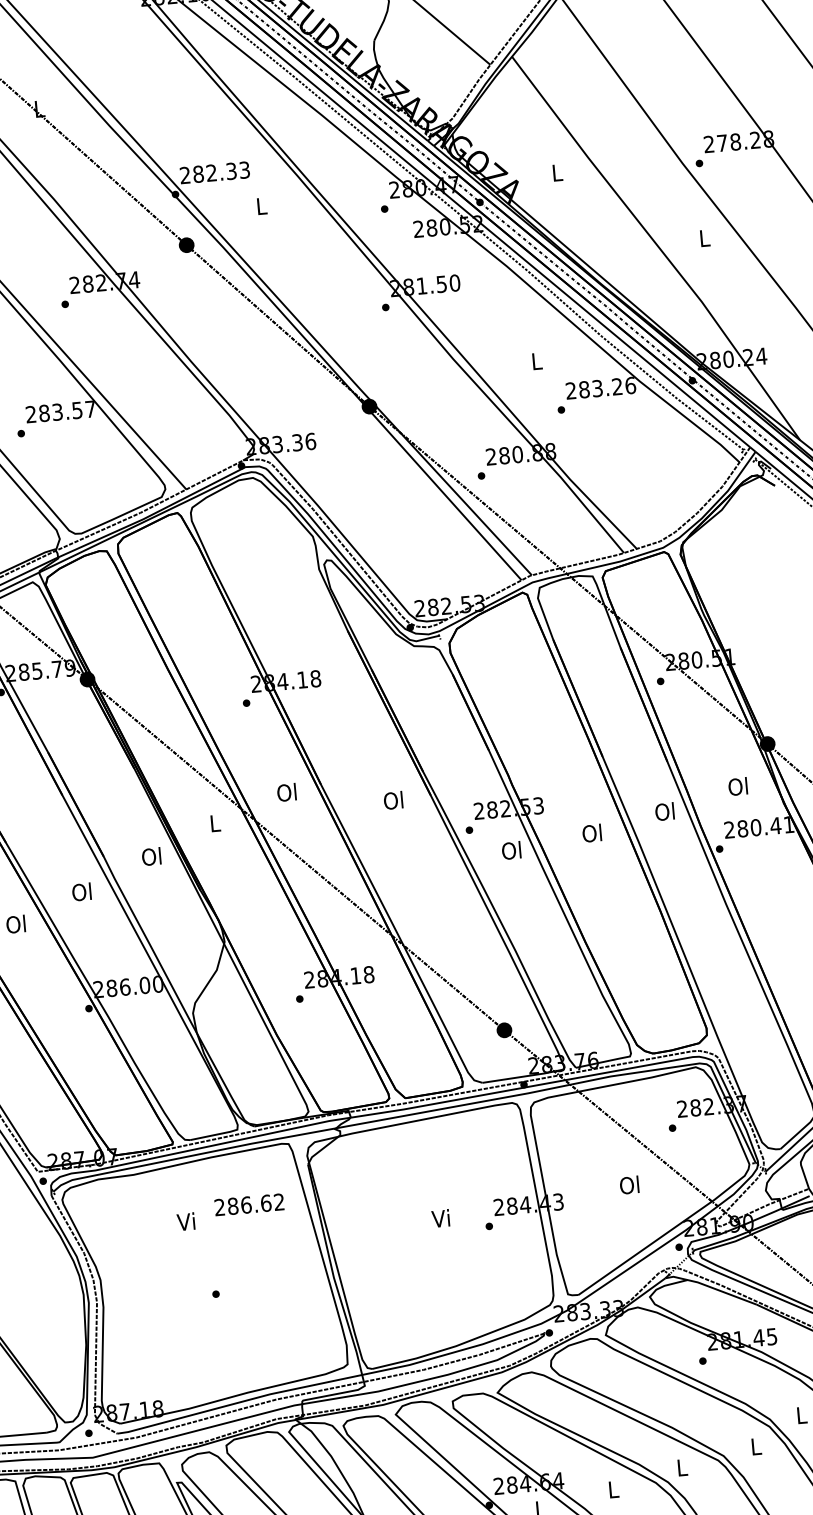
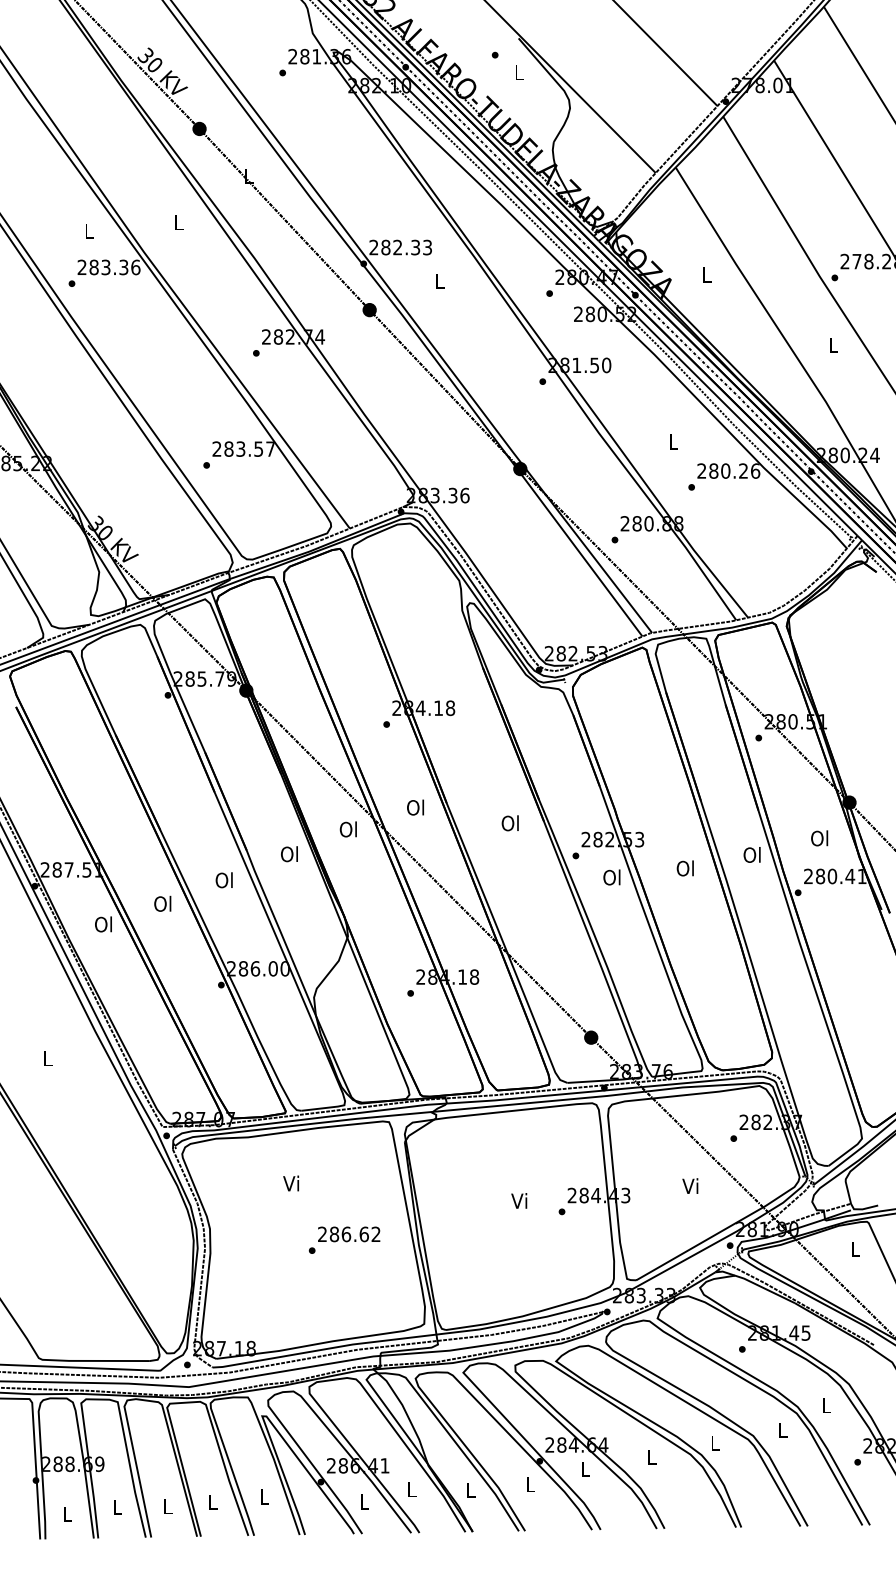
text: (597, 387) -> (725, 470), 283.26 -> 280.26
text: (213, 823) -> (347, 829), L -> Ol
text: (629, 1185) -> (690, 1186), Ol -> Vi
text: (249, 1204) -> (349, 1234), moved

